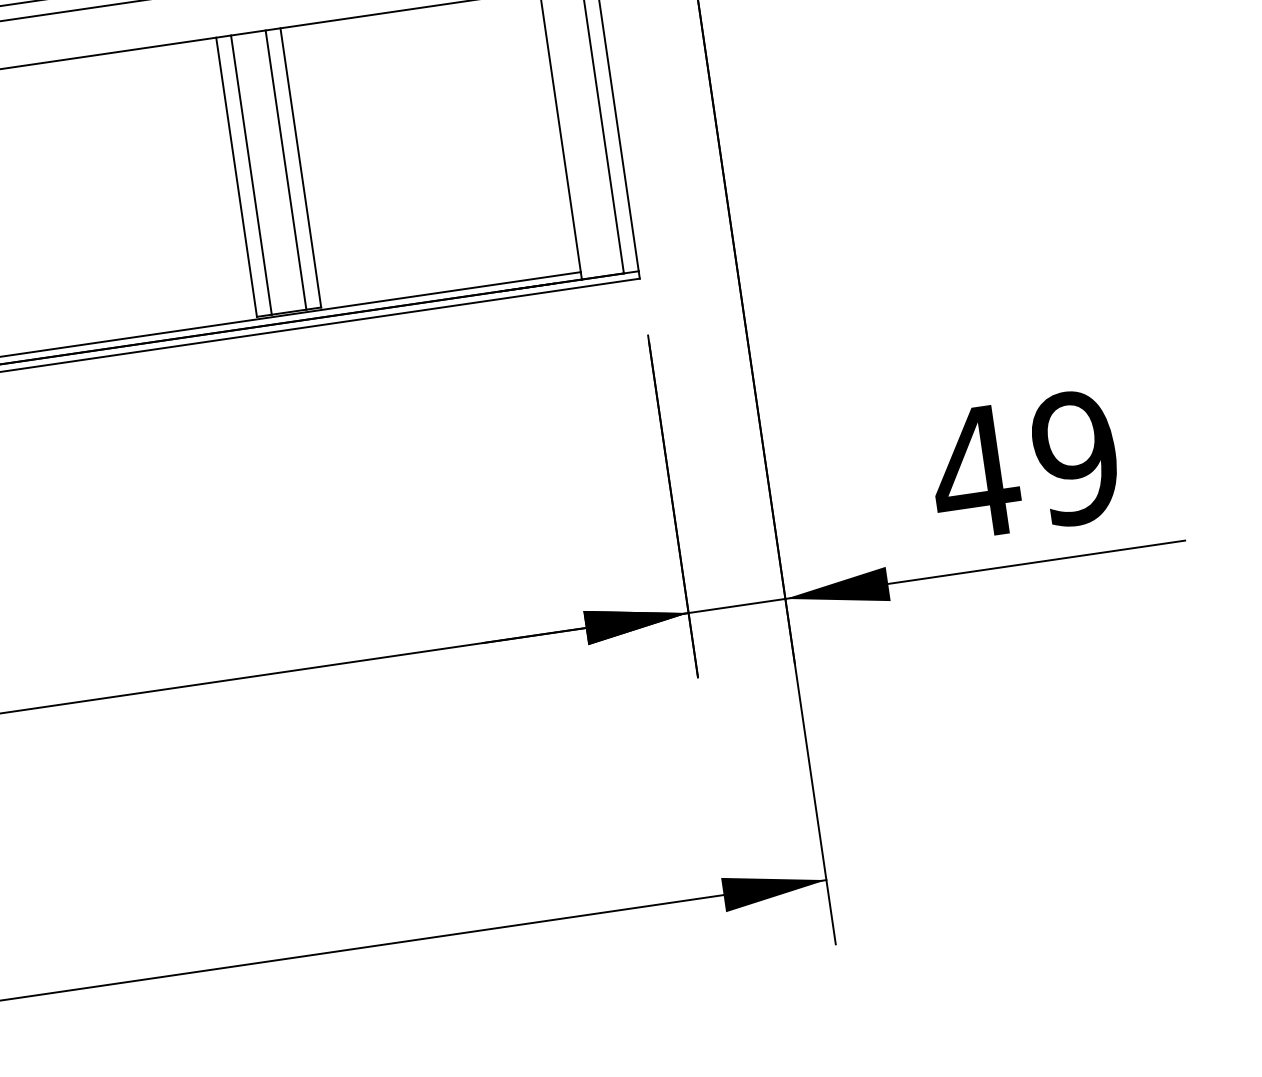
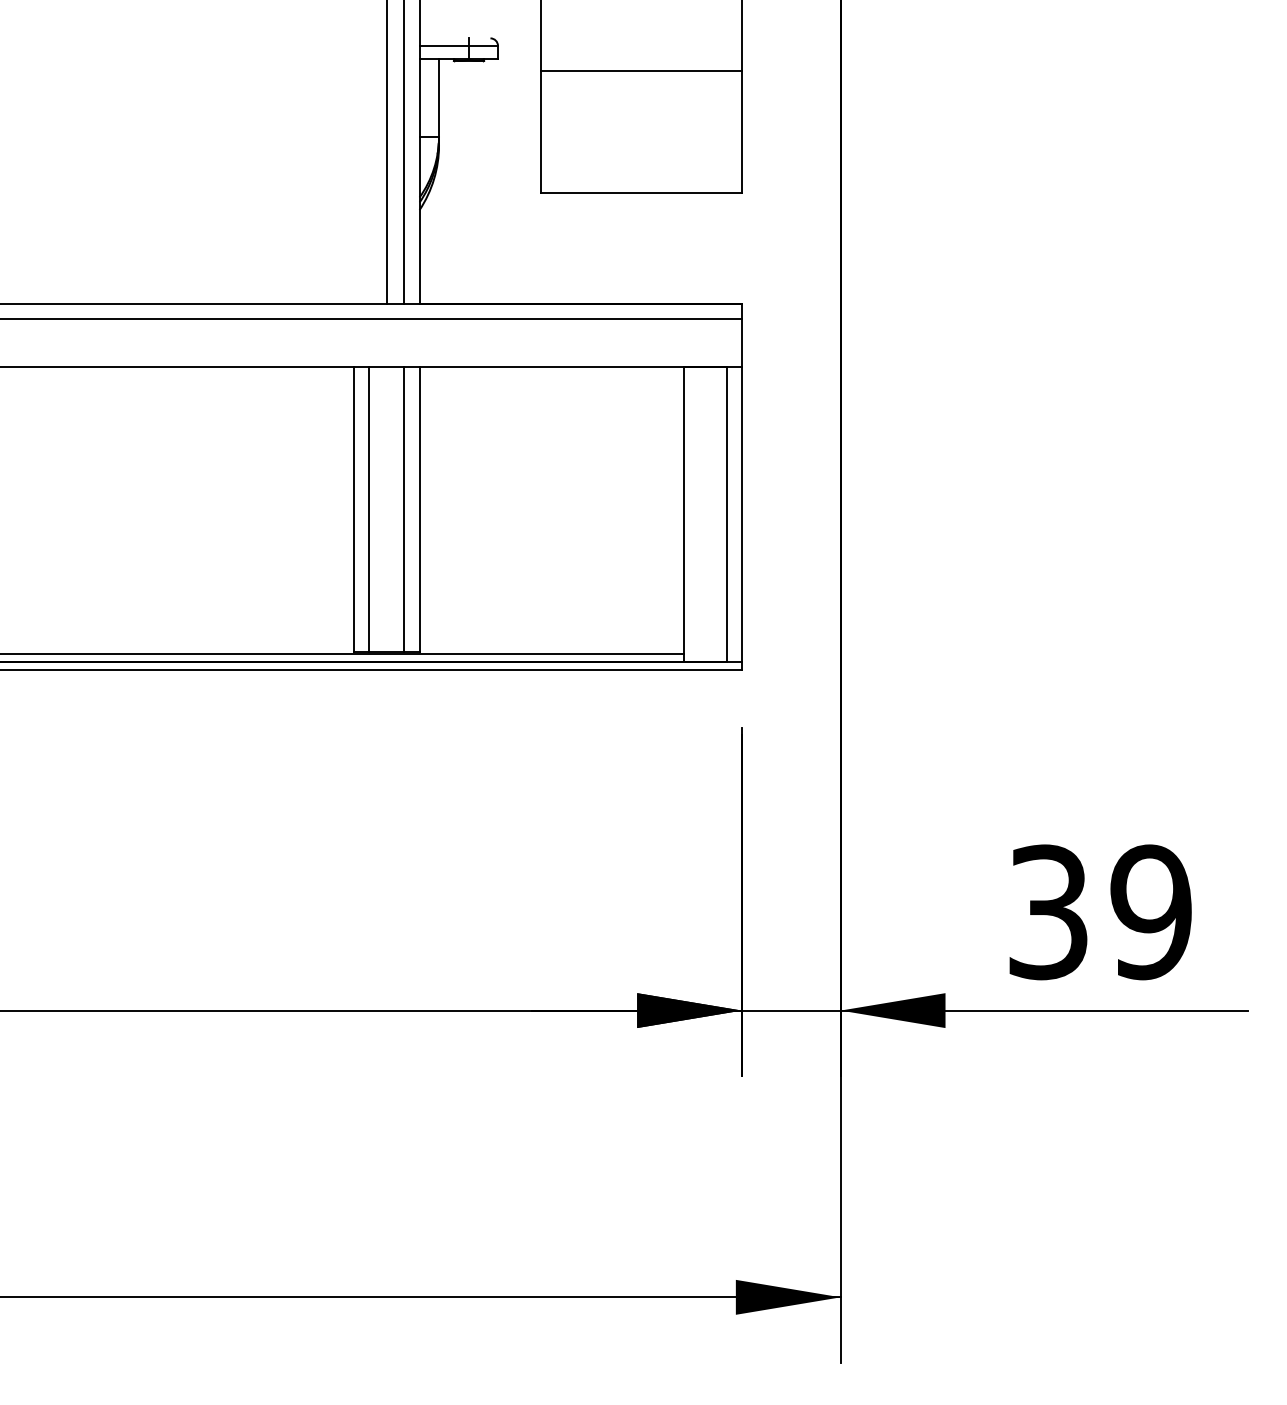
text: (975, 473) -> (1048, 912), 49 -> 39

